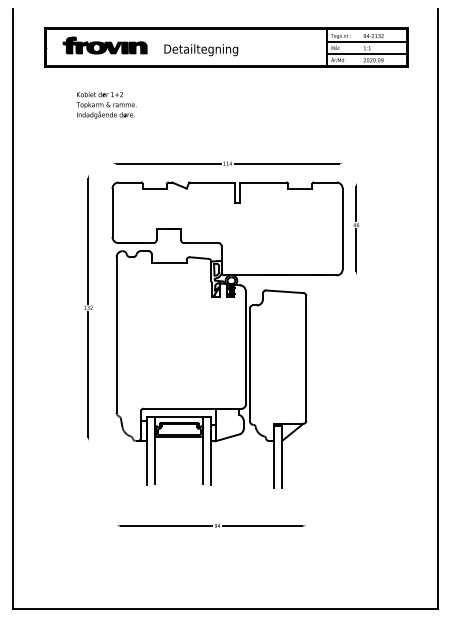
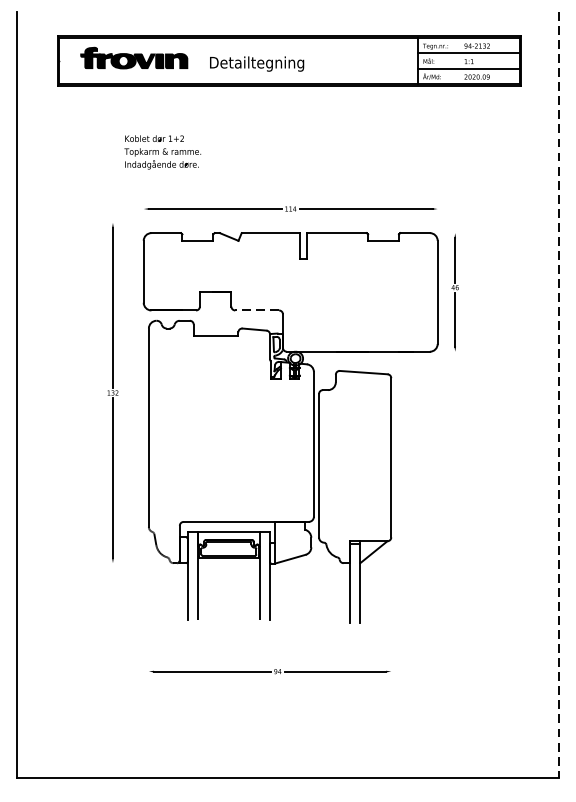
text: (106, 105) -> (162, 152), moved
line: (200, 243) -> (256, 310), solid -> dashed
line: (437, 309) -> (558, 395), solid -> dashed

